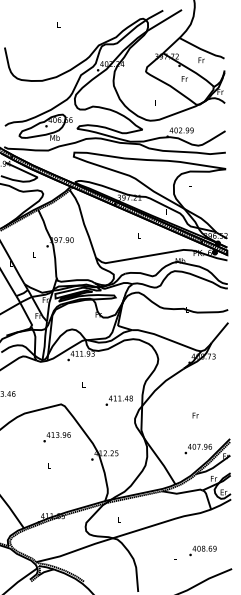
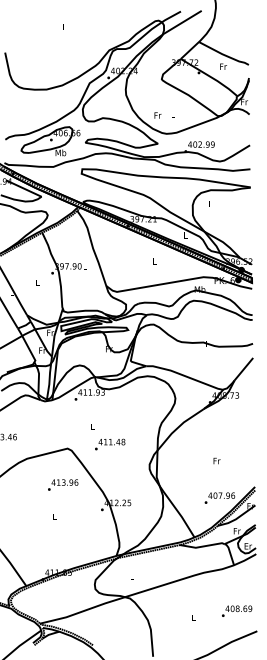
text: (184, 78) -> (157, 115), moved
text: (119, 400) -> (110, 444), moved
text: (203, 550) -> (237, 610), moved

